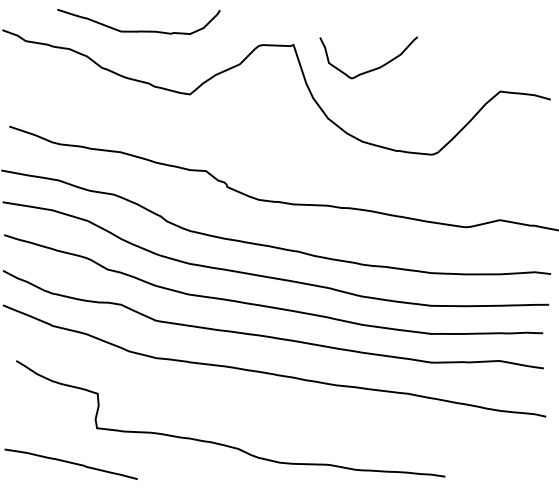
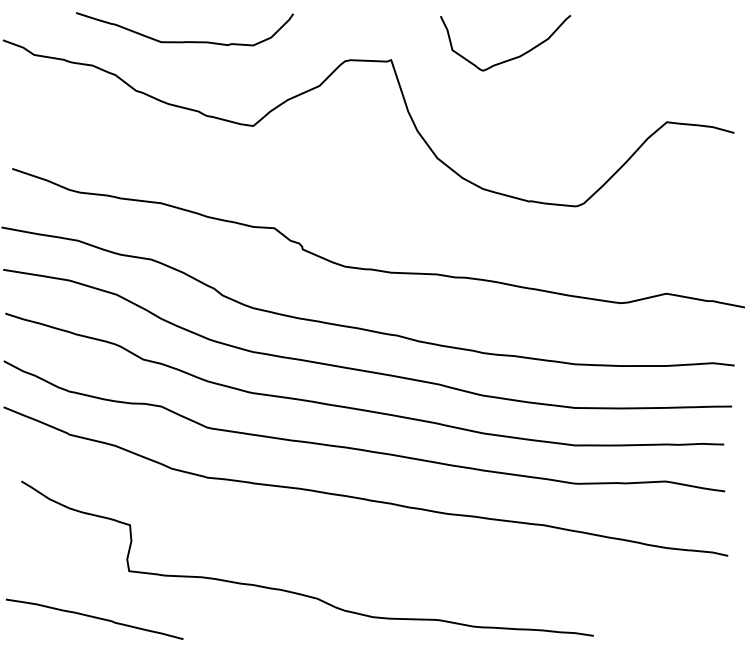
curve: (372, 69) -> (510, 58), moved

